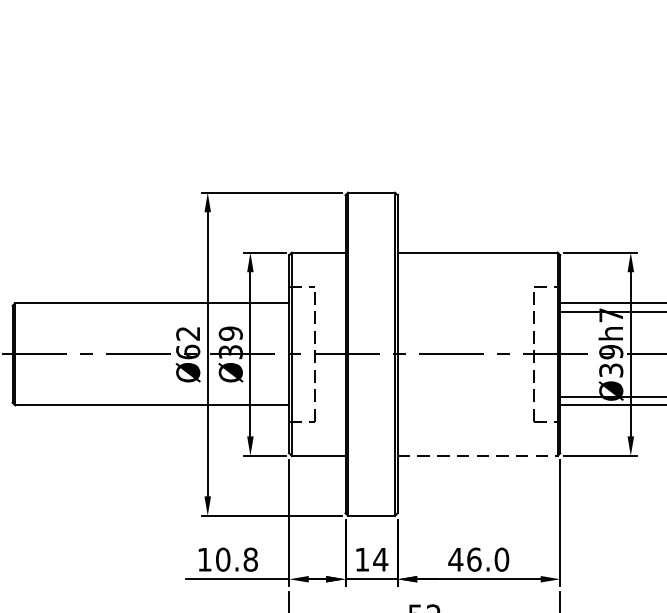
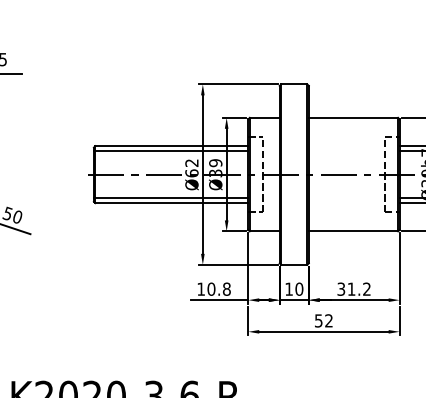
line: (149, 311) -> (170, 150), added
line: (149, 397) -> (170, 198), added
line: (477, 456) -> (353, 231), dashed -> solid
text: (380, 558) -> (299, 288), 14 -> 10
text: (479, 558) -> (354, 288), 46.0 -> 31.2

